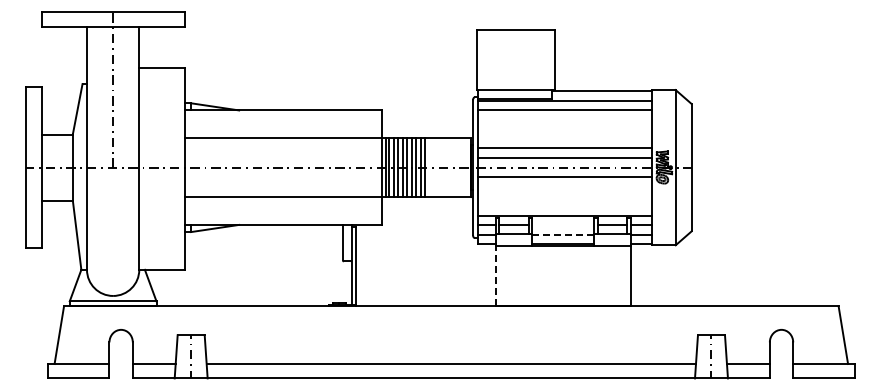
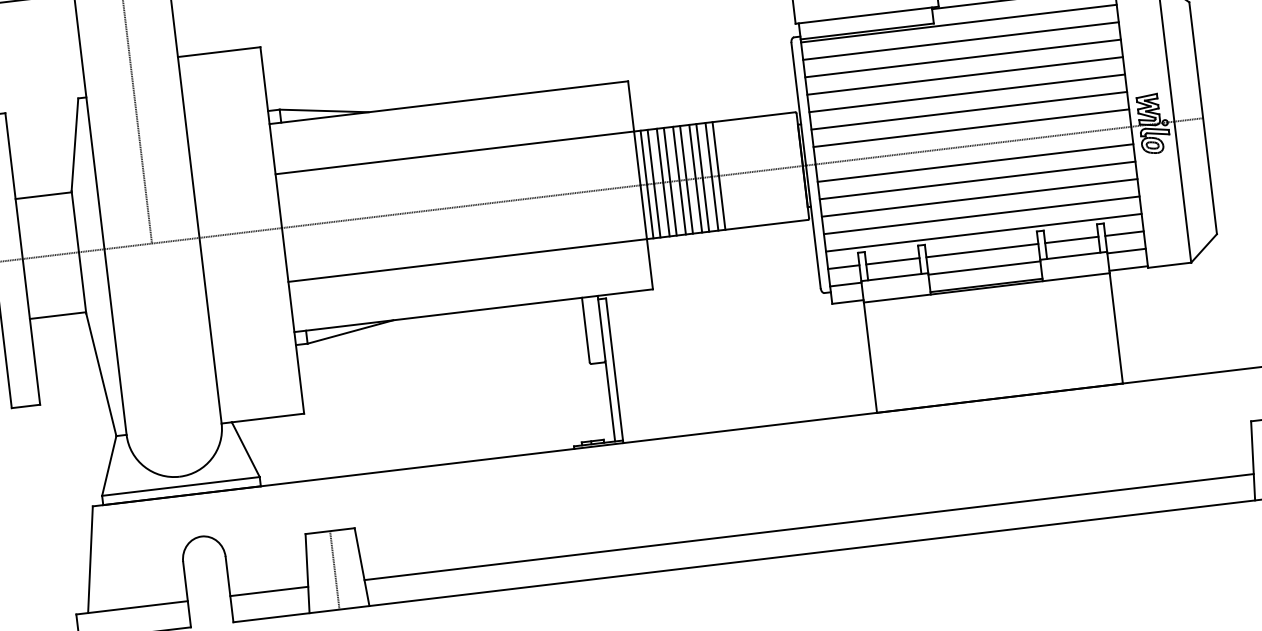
line: (565, 119) -> (963, 57), added
line: (565, 129) -> (965, 76), added
line: (565, 138) -> (967, 92), added
line: (565, 186) -> (978, 179), added
line: (565, 196) -> (980, 197), added
line: (565, 206) -> (982, 216), added
line: (563, 225) -> (982, 251), added
line: (563, 234) -> (984, 267), dashed -> solid
line: (495, 275) -> (870, 356), dashed -> solid

